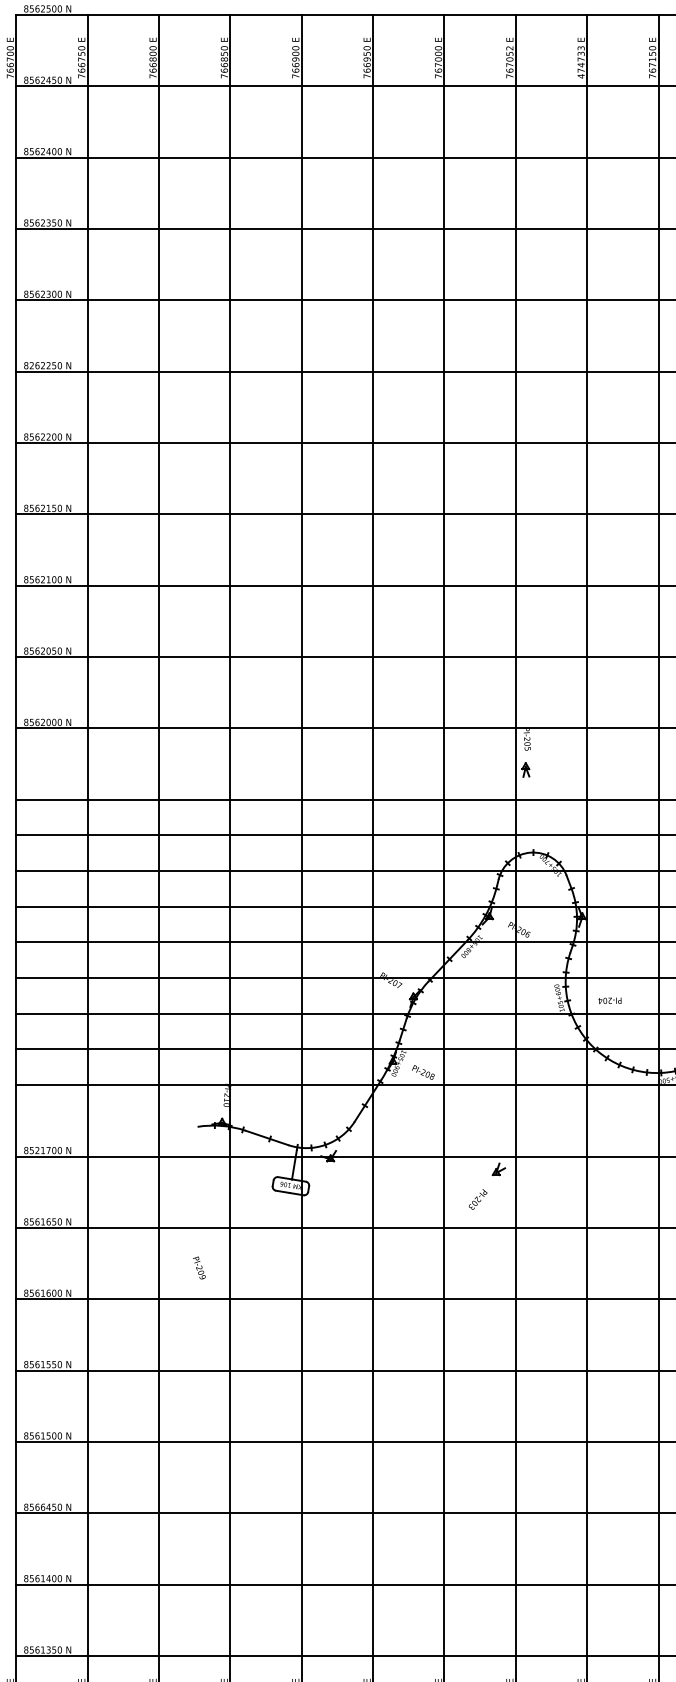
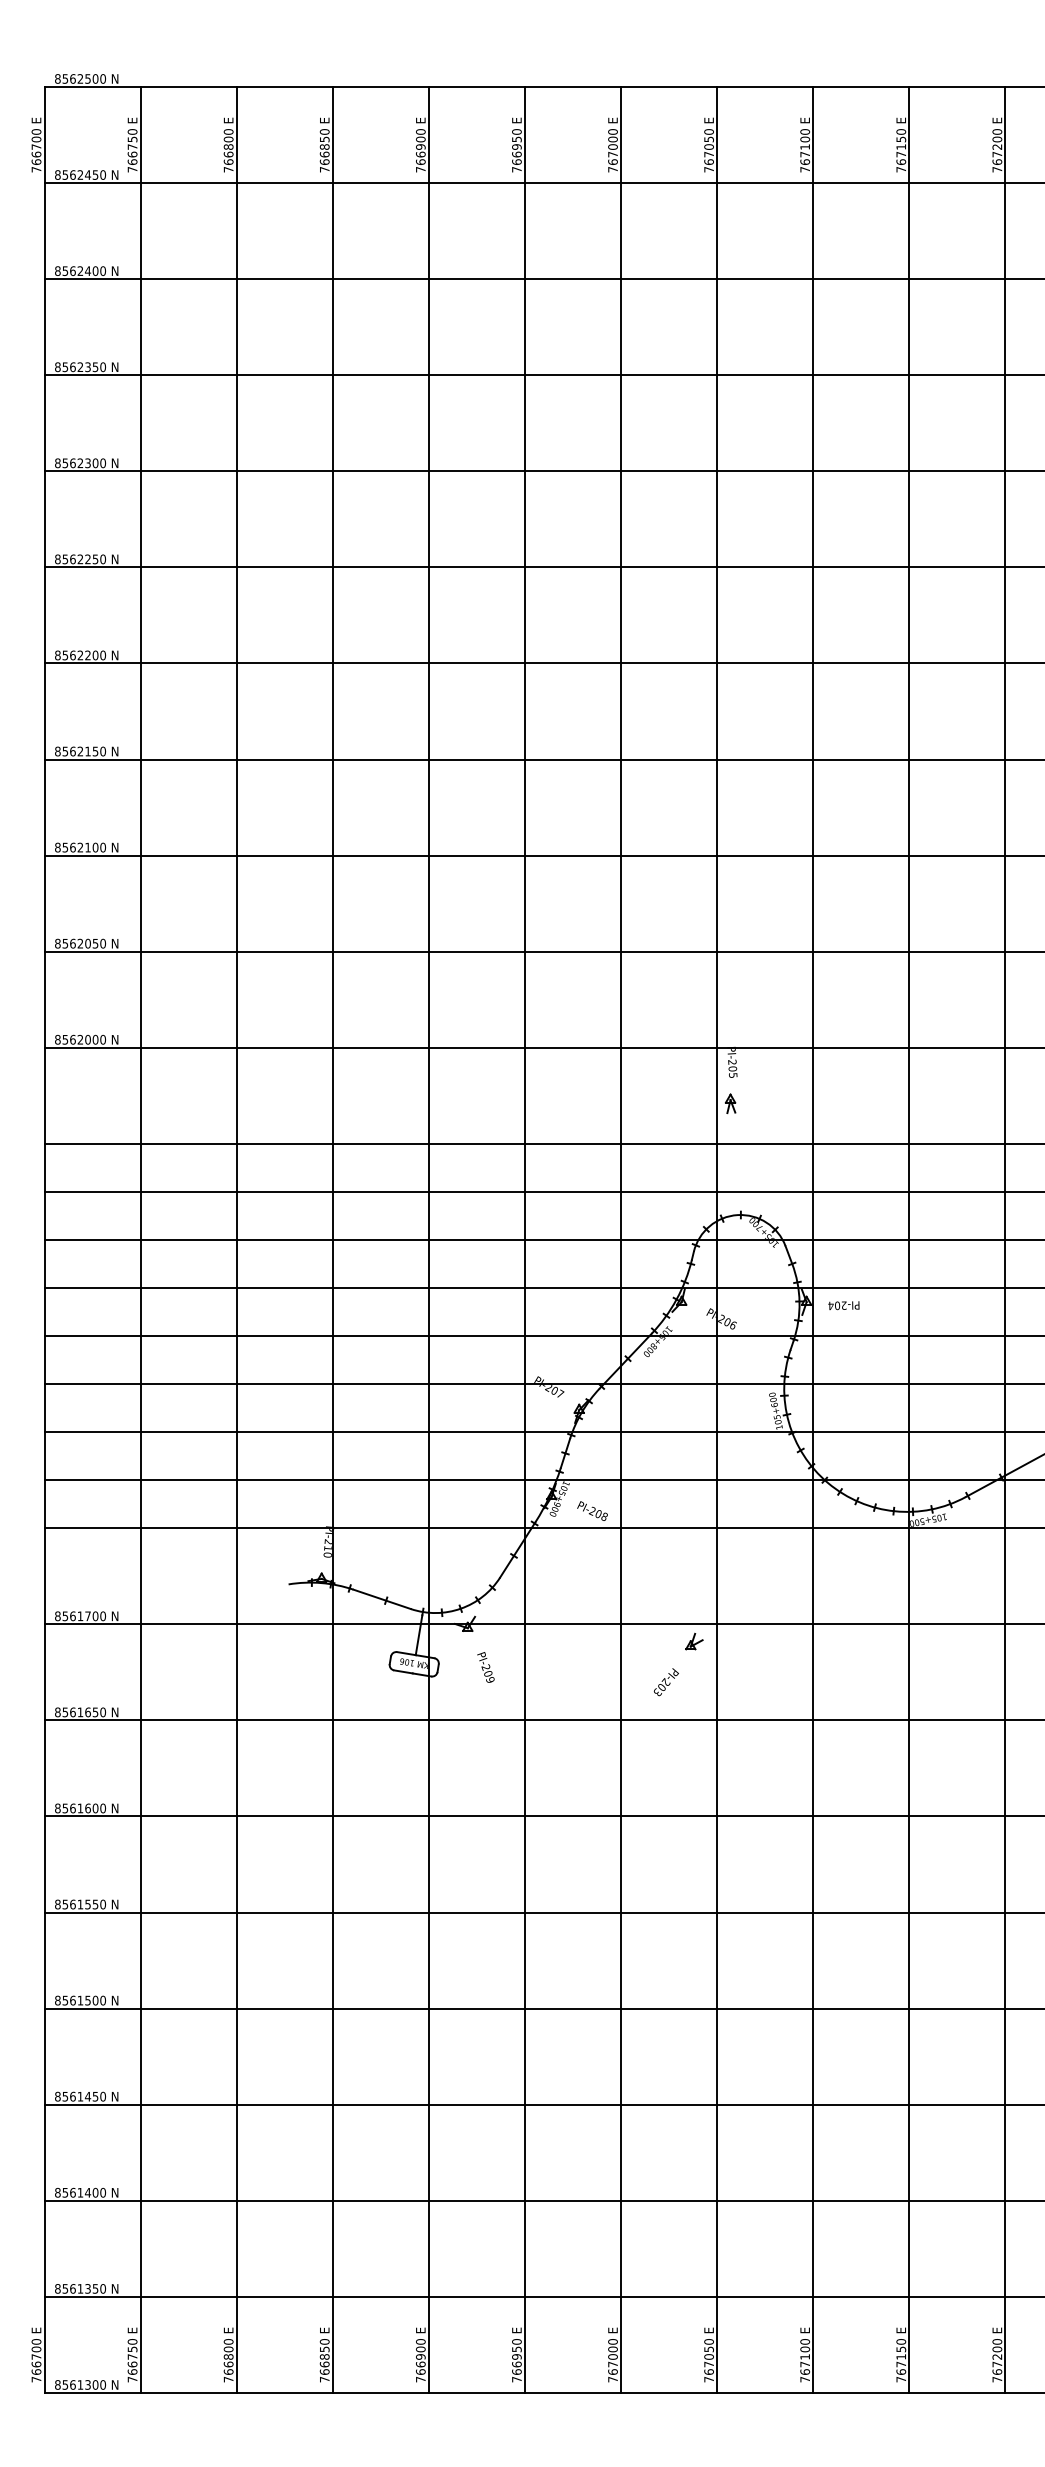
text: (509, 47) -> (708, 131), 767052 -> 767050
text: (581, 62) -> (805, 150), 474733 -> 767100
text: (31, 365) -> (65, 559), 8262250 -> 8562250
text: (609, 1000) -> (843, 1305), moved
text: (37, 1150) -> (72, 1616), 8521700 -> 8561700
text: (199, 1268) -> (485, 1667), moved
text: (43, 1507) -> (80, 2096), 8566450 -> 8561450

